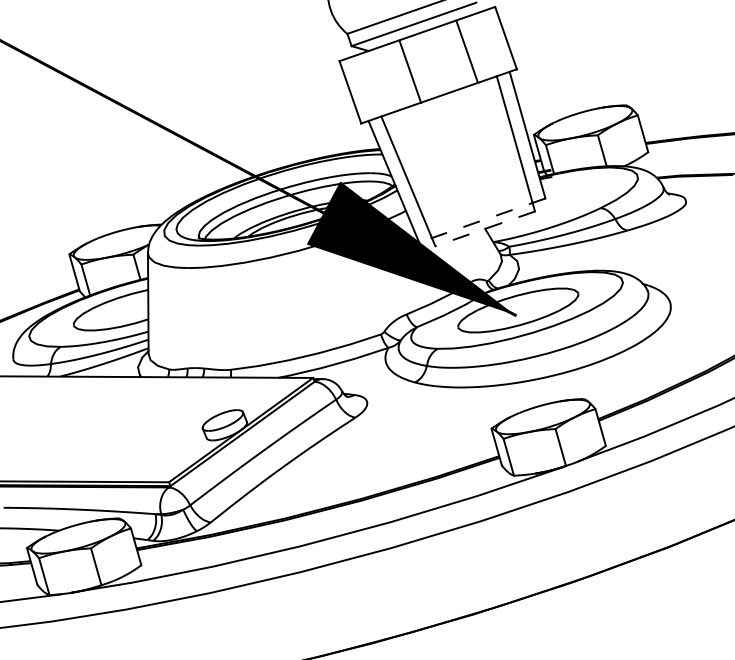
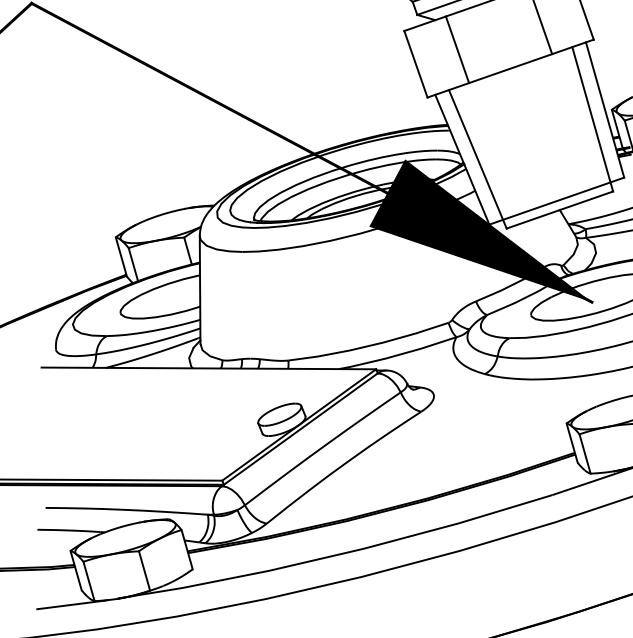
line: (410, 71) -> (457, 49), moved
line: (481, 220) -> (555, 201), dashed -> solid
line: (485, 228) -> (560, 209), dashed -> solid

